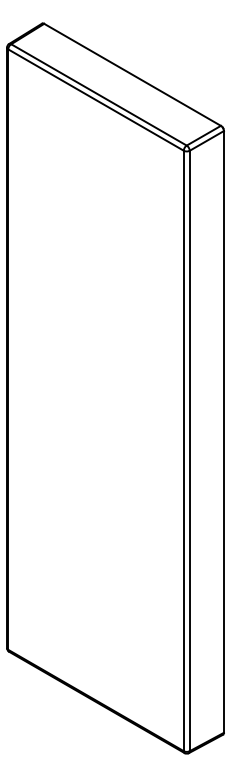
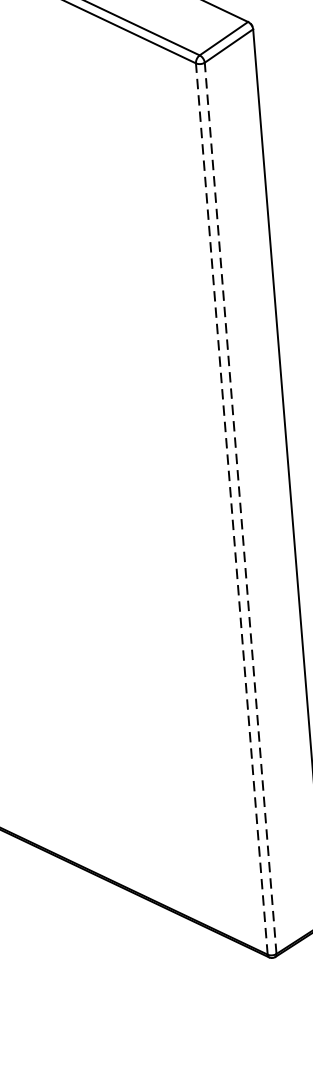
line: (183, 450) -> (231, 508), solid -> dashed
line: (189, 450) -> (240, 507), solid -> dashed

